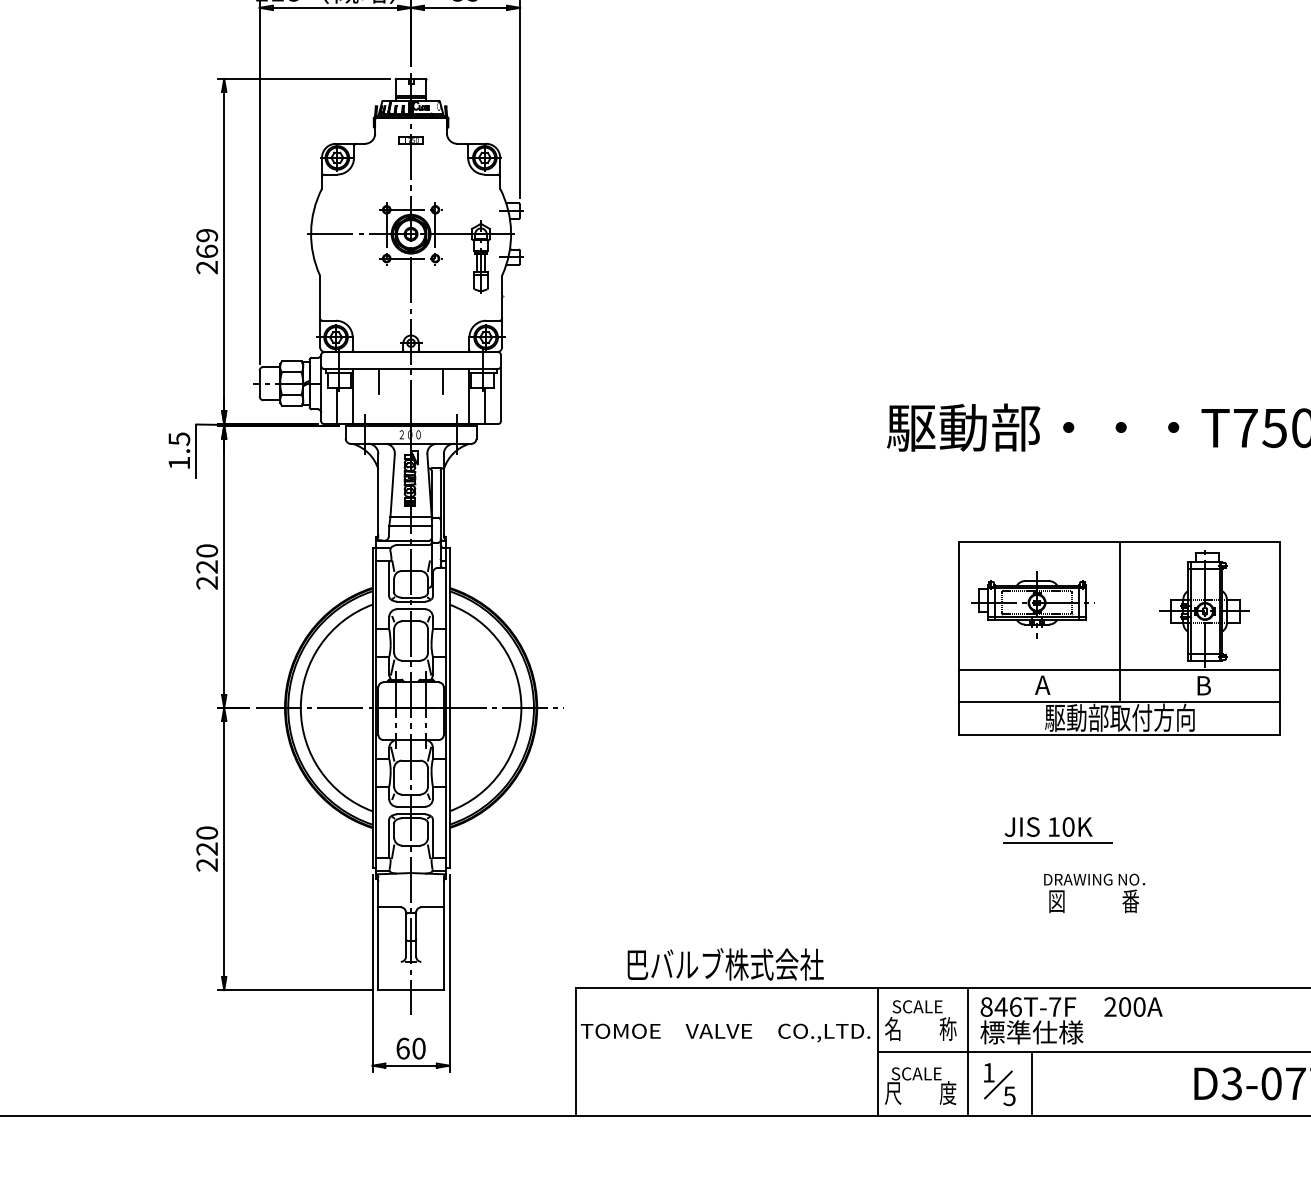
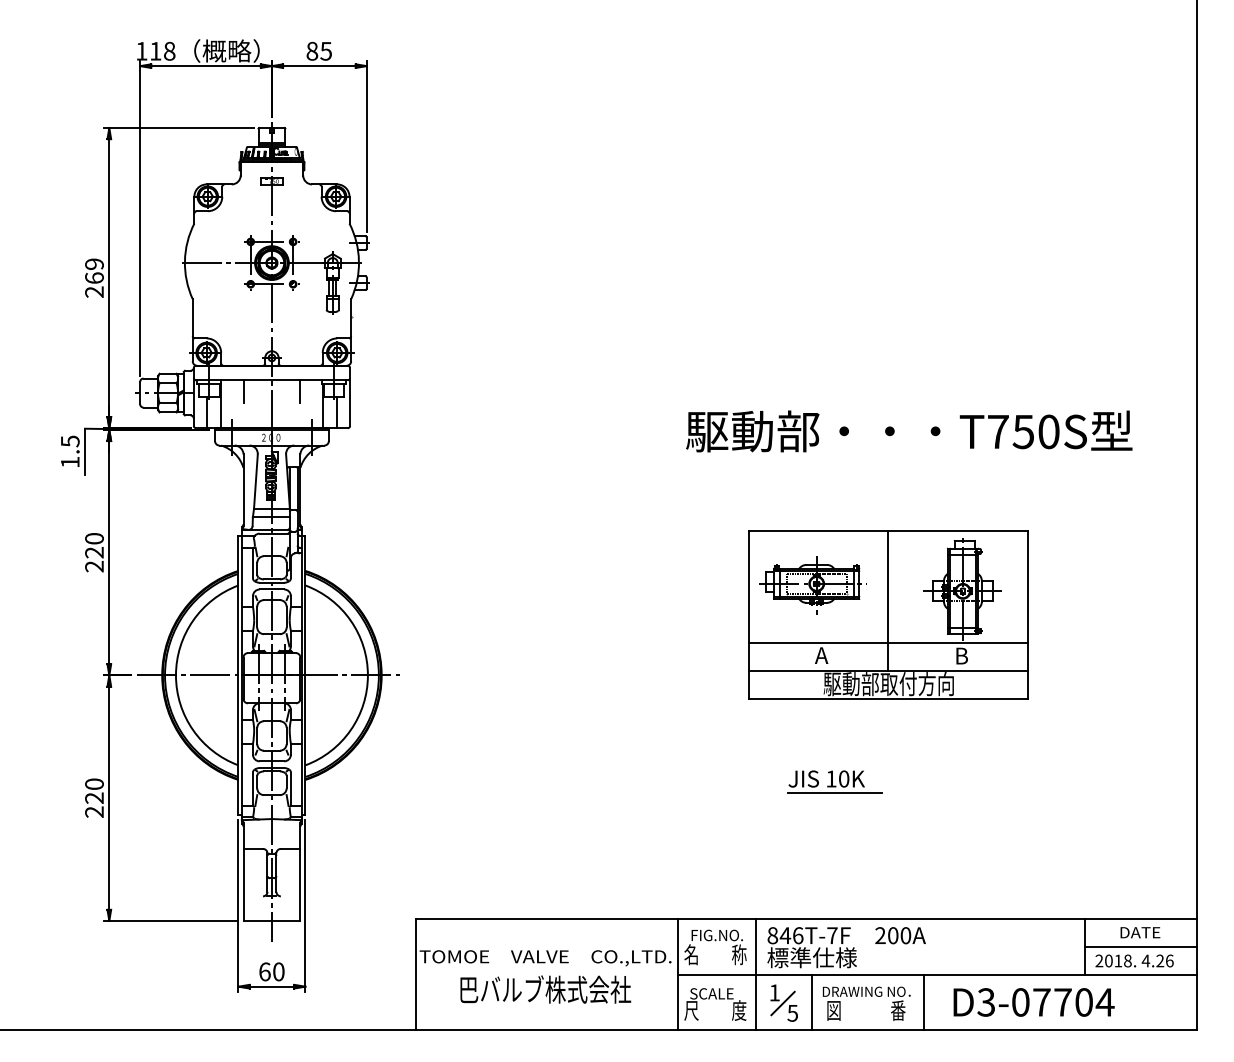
text: (1094, 893) -> (866, 1003), moved
text: (725, 964) -> (545, 989), moved
text: (921, 1006) -> (716, 935), SCALE -> FIG.NO.
line: (1159, 1083) -> (923, 1002), added

